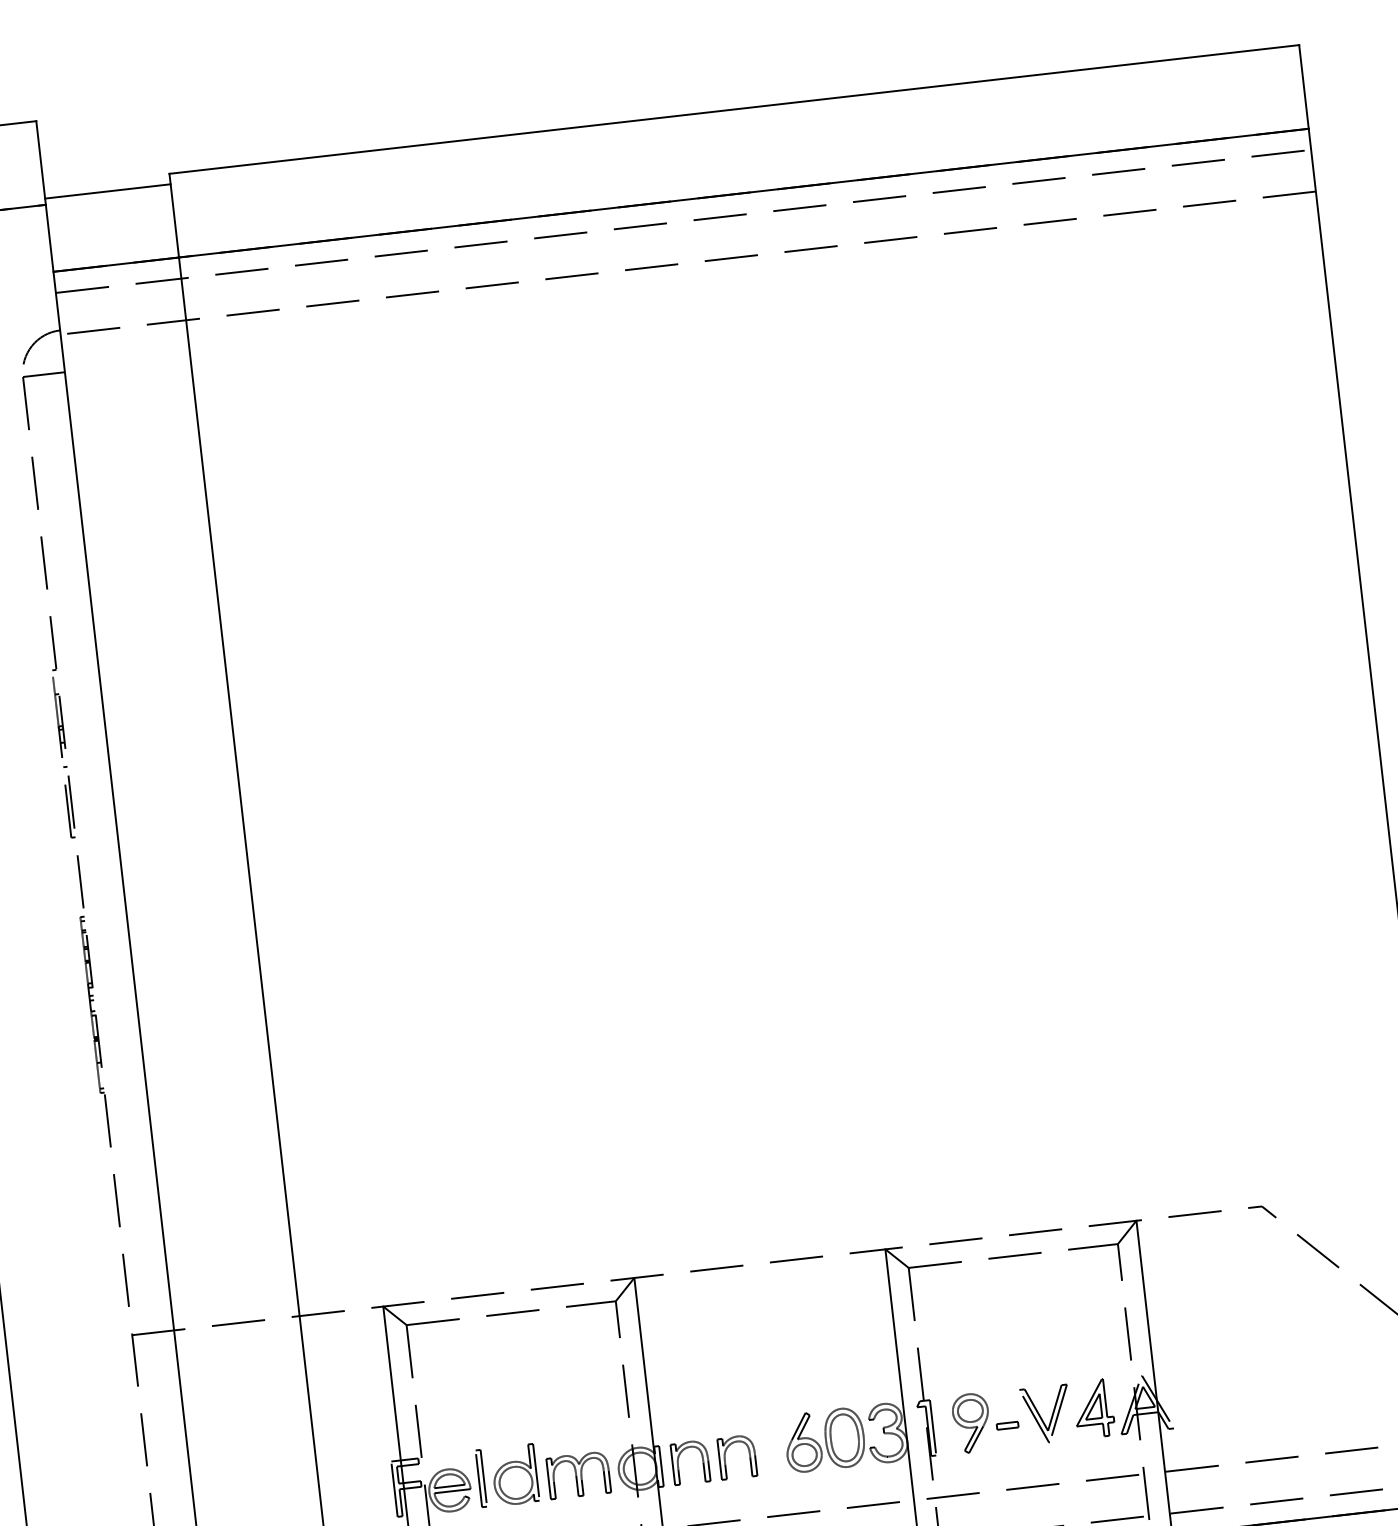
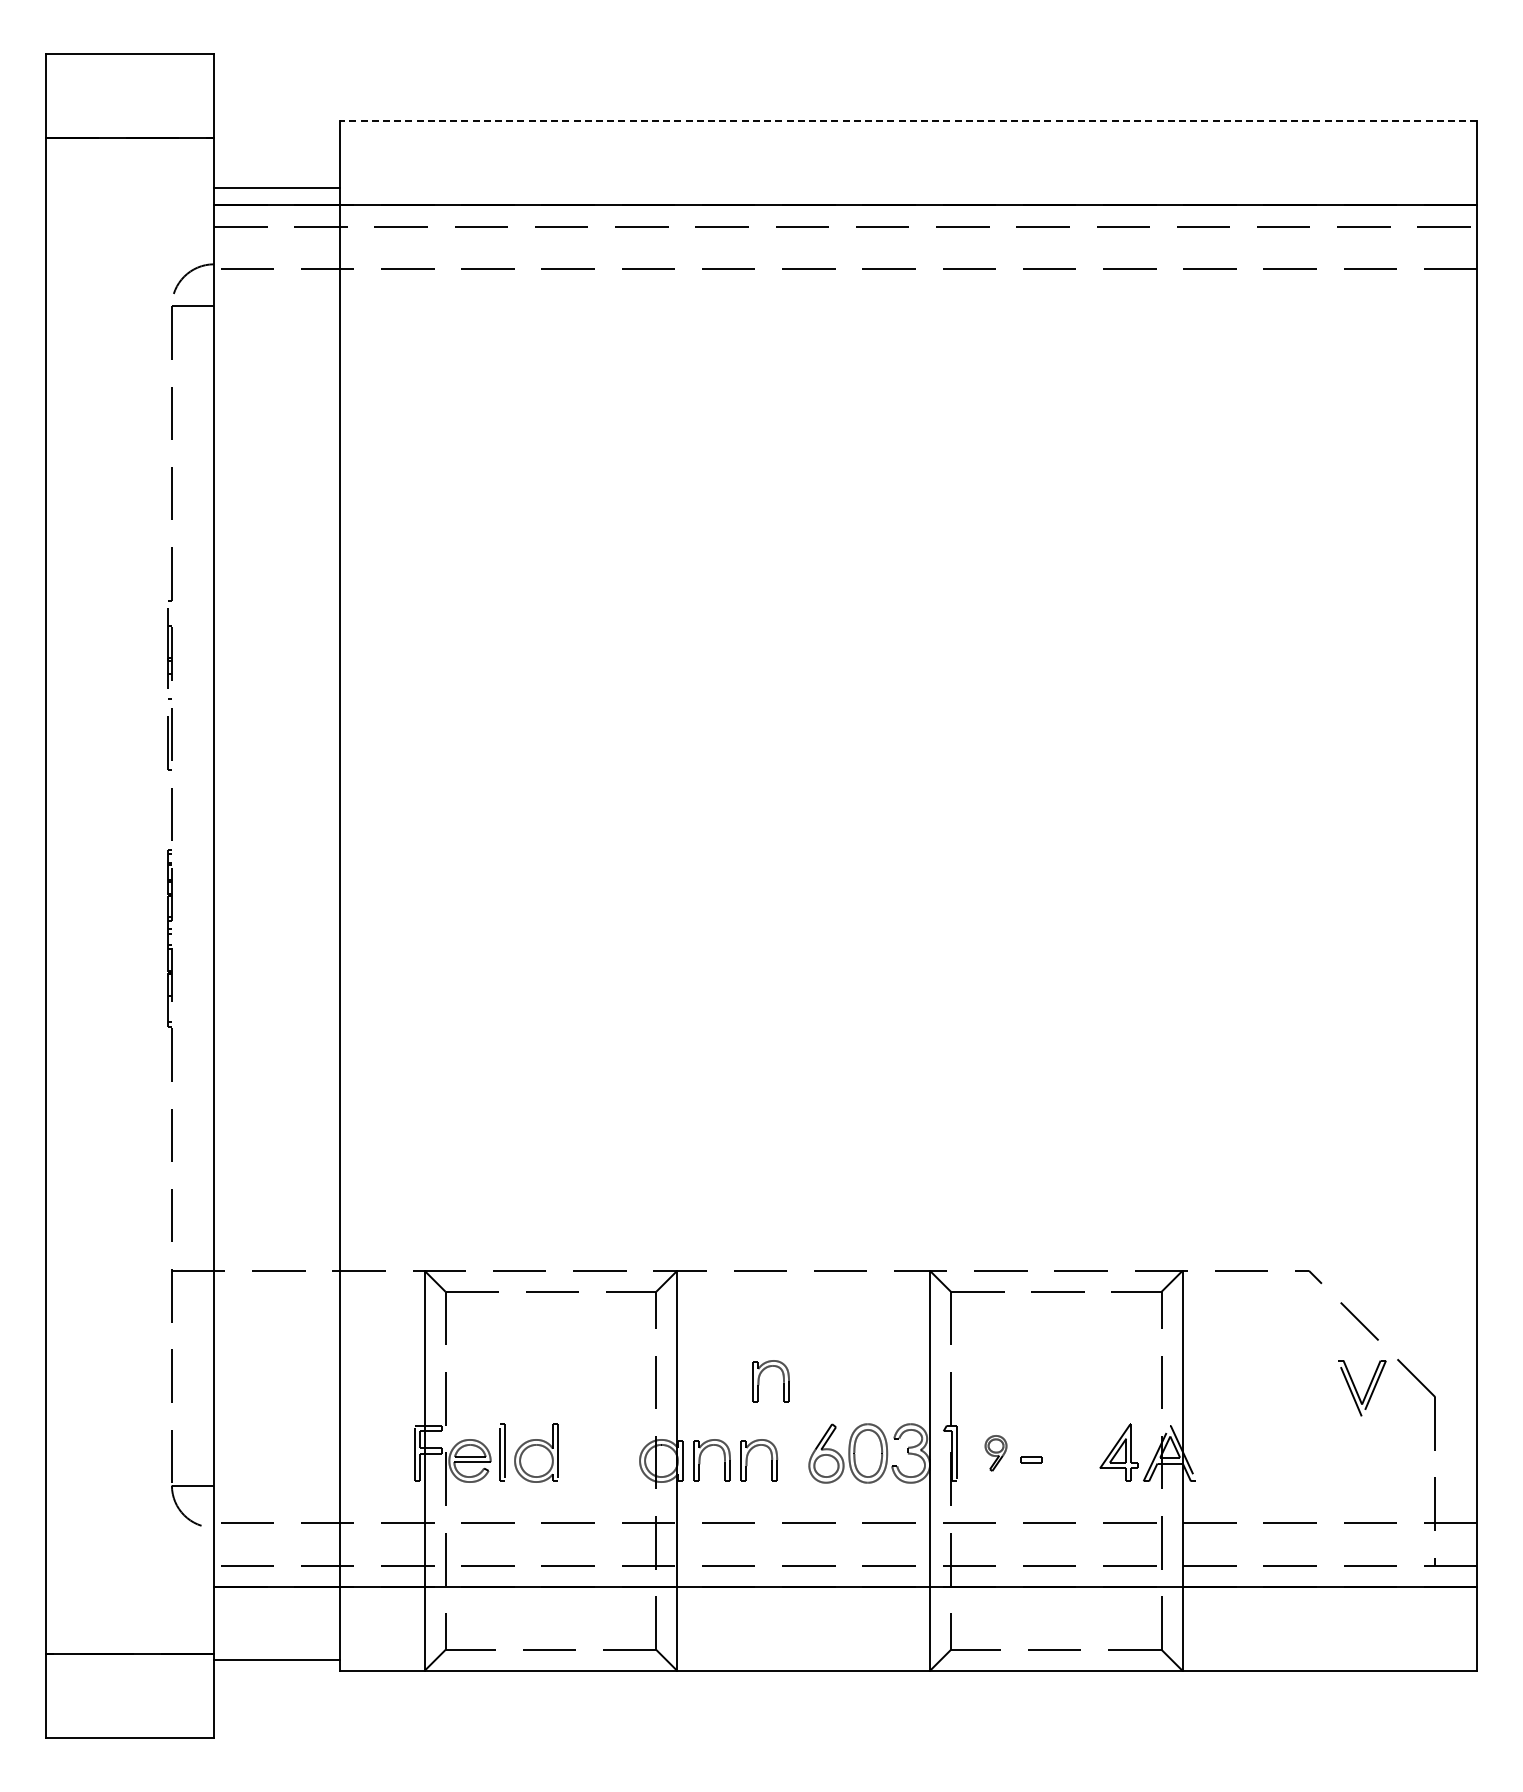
line: (733, 109) -> (908, 121), solid -> dashed
line: (108, 191) -> (277, 187), moved
part: (728, 1378) -> (759, 1381), added
part: (1046, 1414) -> (1362, 1388), moved
part: (971, 1423) -> (995, 1453), size x0.6
part: (578, 1475) -> (599, 1460), removed

